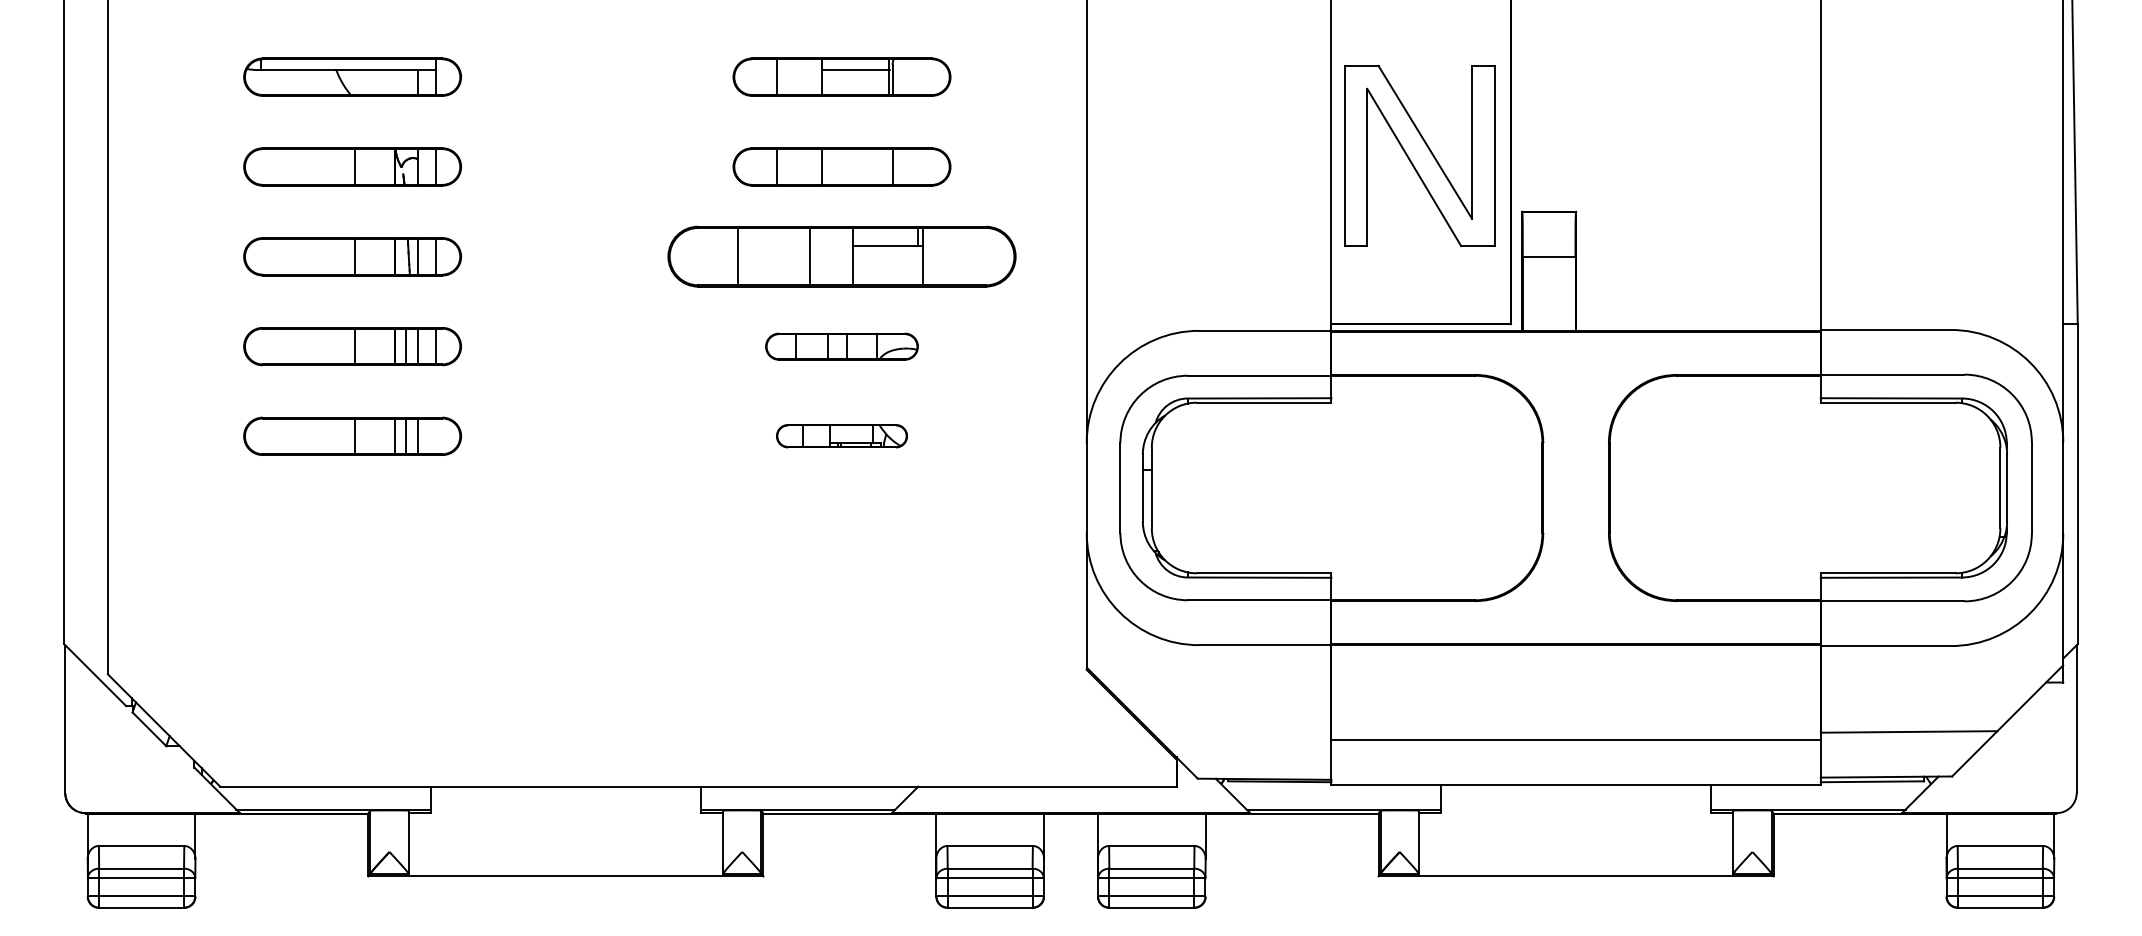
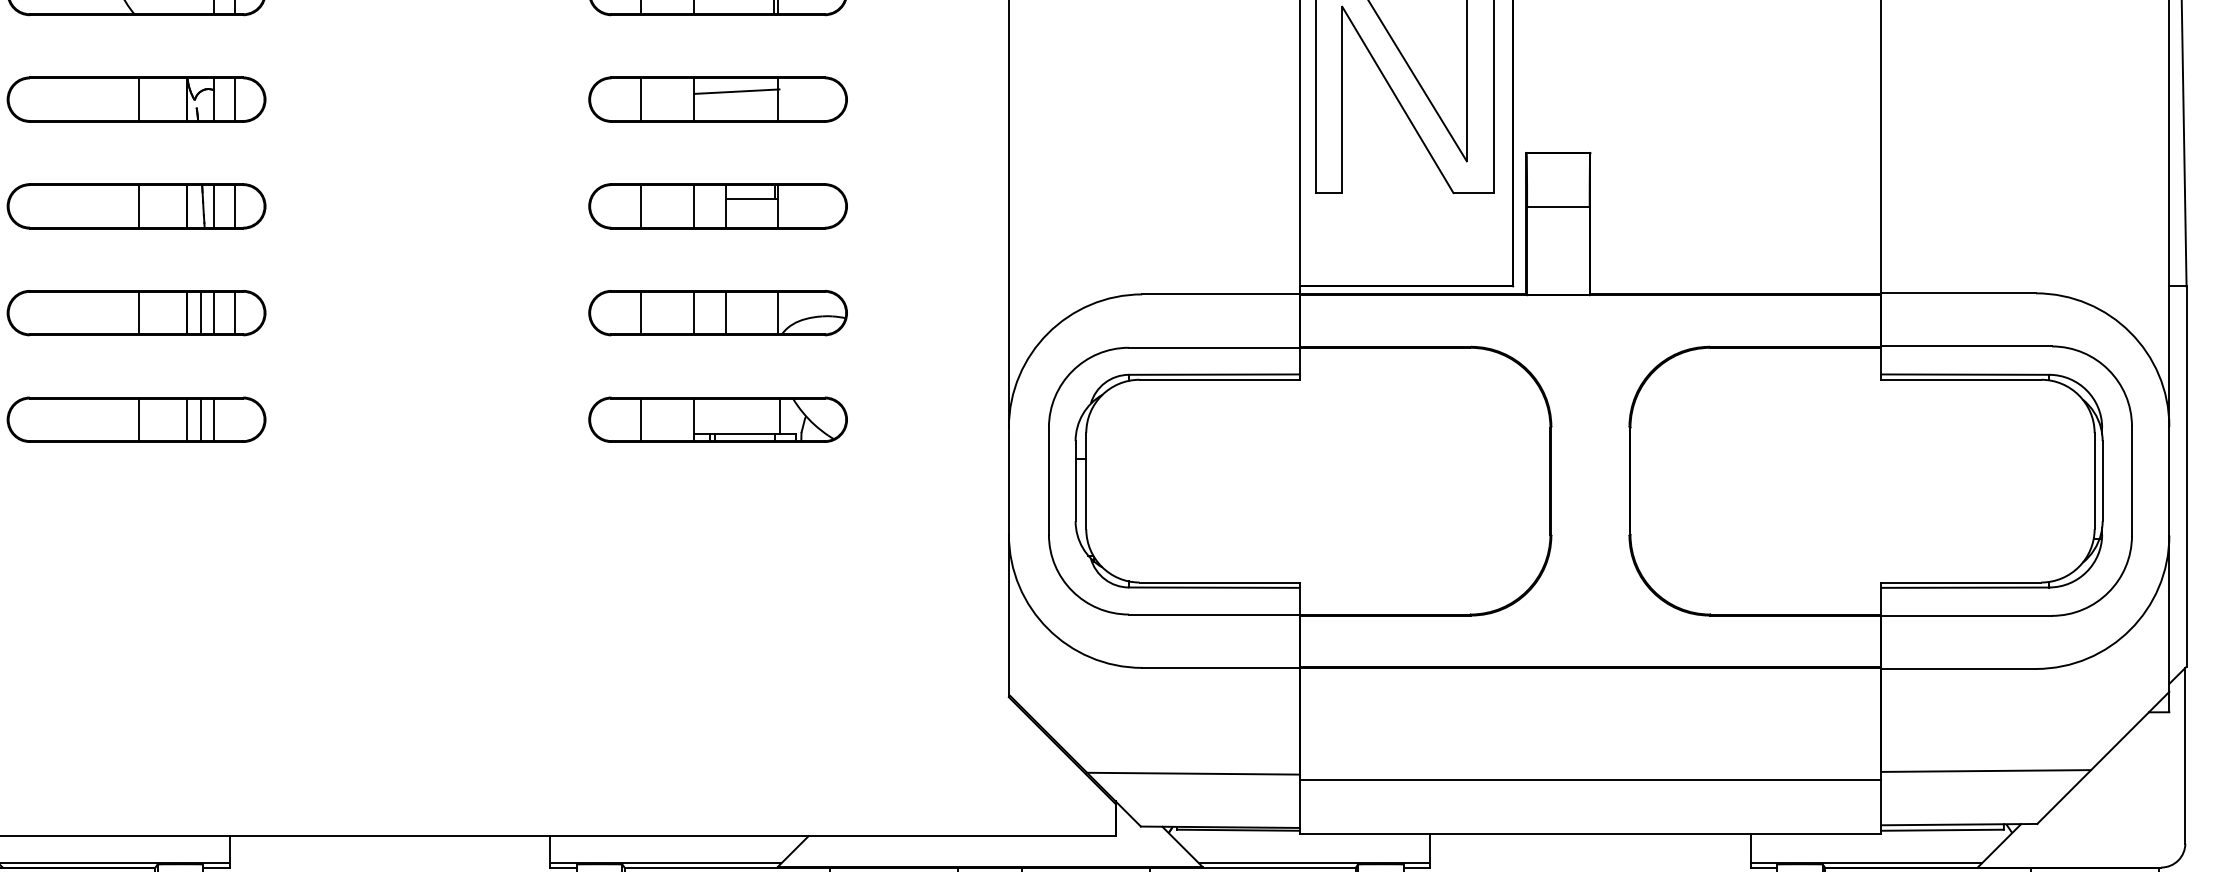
line: (857, 160) -> (736, 91), added
part: (841, 256) -> (717, 206), size x0.62
part: (841, 346) -> (717, 312), size x1.43
part: (841, 435) -> (717, 418), size x1.67
line: (1241, 733) -> (1192, 772), added

